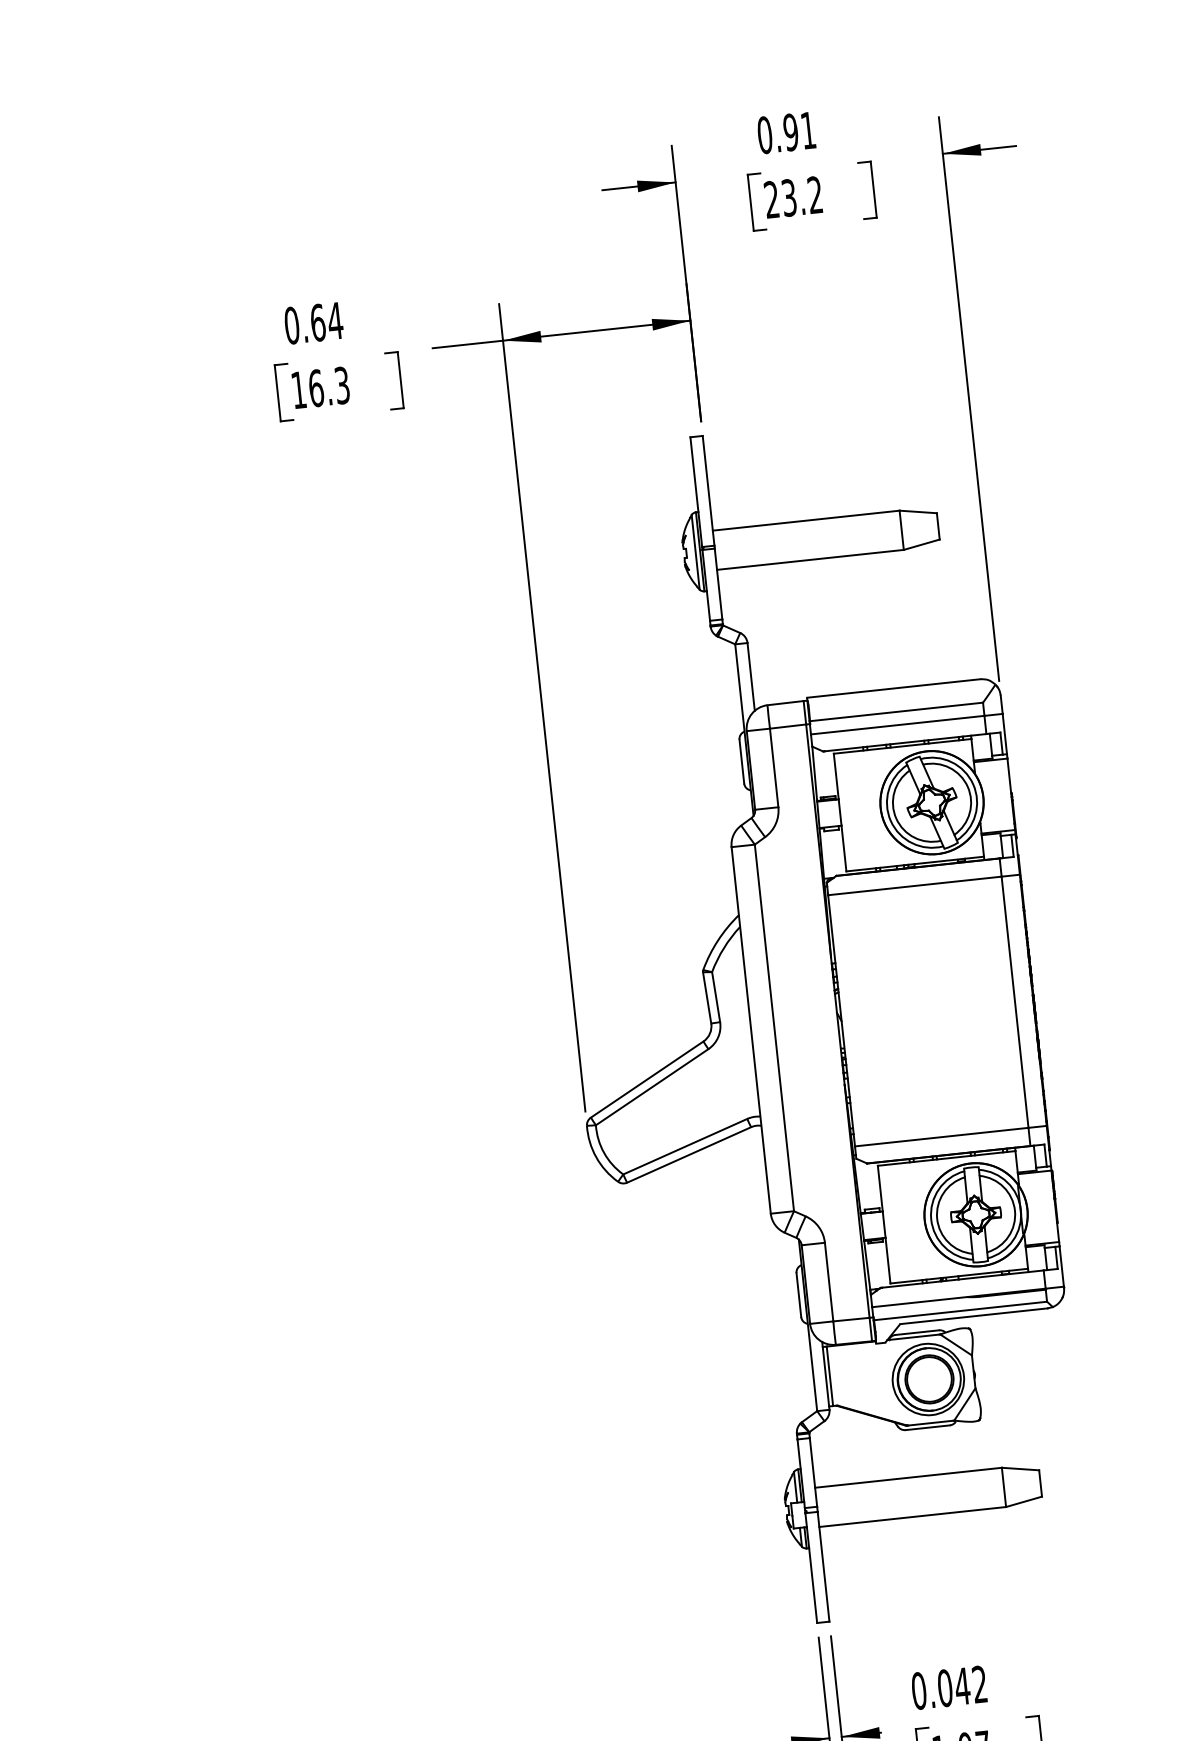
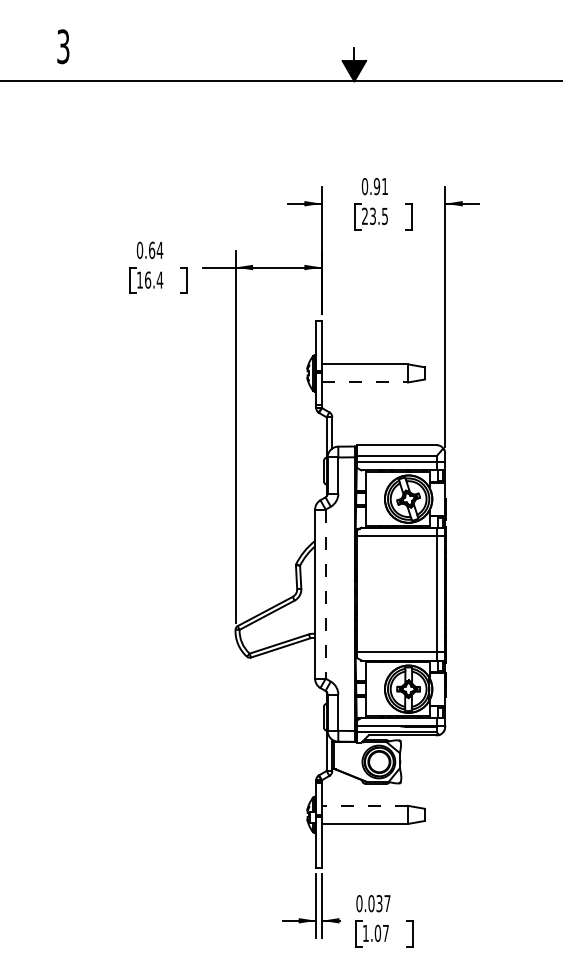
text: (814, 195) -> (384, 216), 23.2 -> 23.5
text: (341, 384) -> (159, 279), 16.3 -> 16.4
line: (811, 559) -> (365, 382), solid -> dashed
line: (773, 1028) -> (325, 594), solid -> dashed
line: (907, 1477) -> (364, 805), solid -> dashed
text: (971, 1685) -> (383, 903), 0.042 -> 0.037

